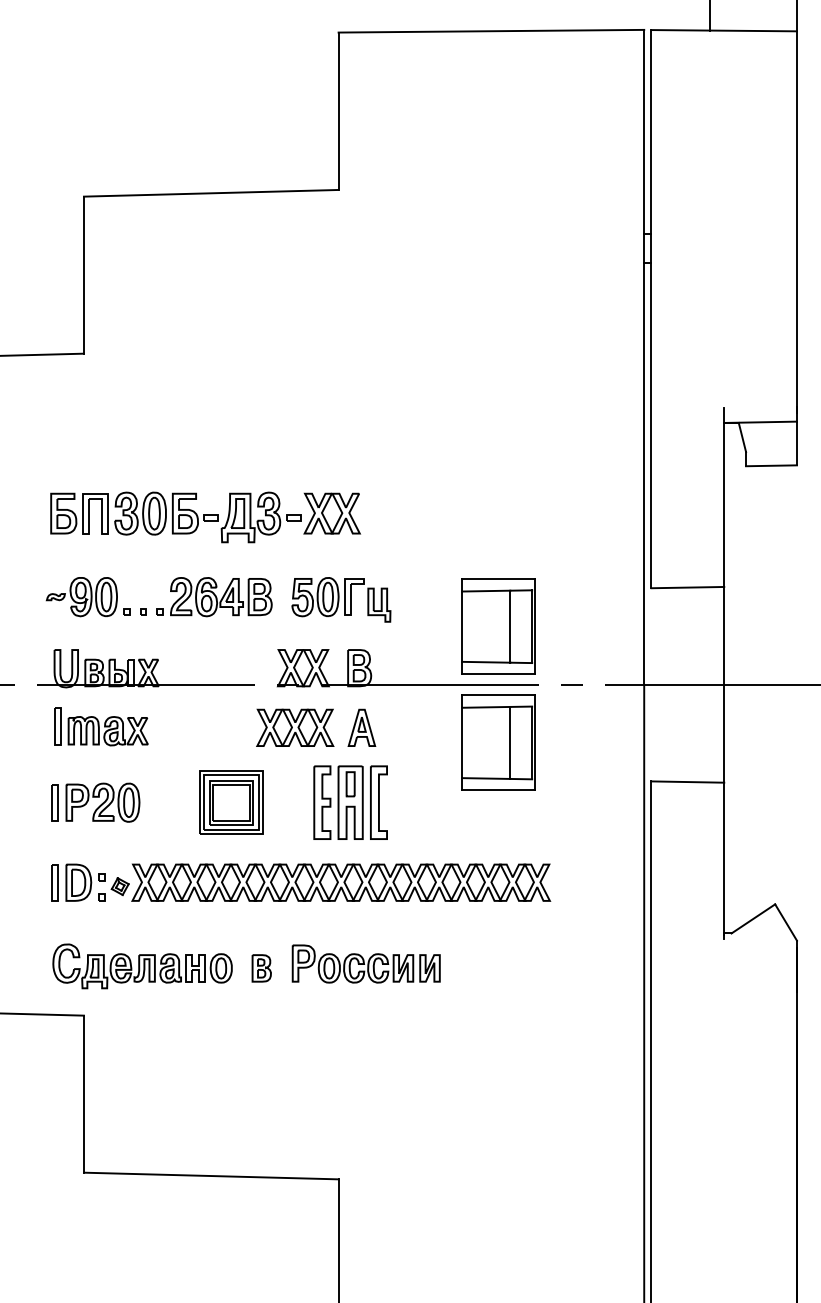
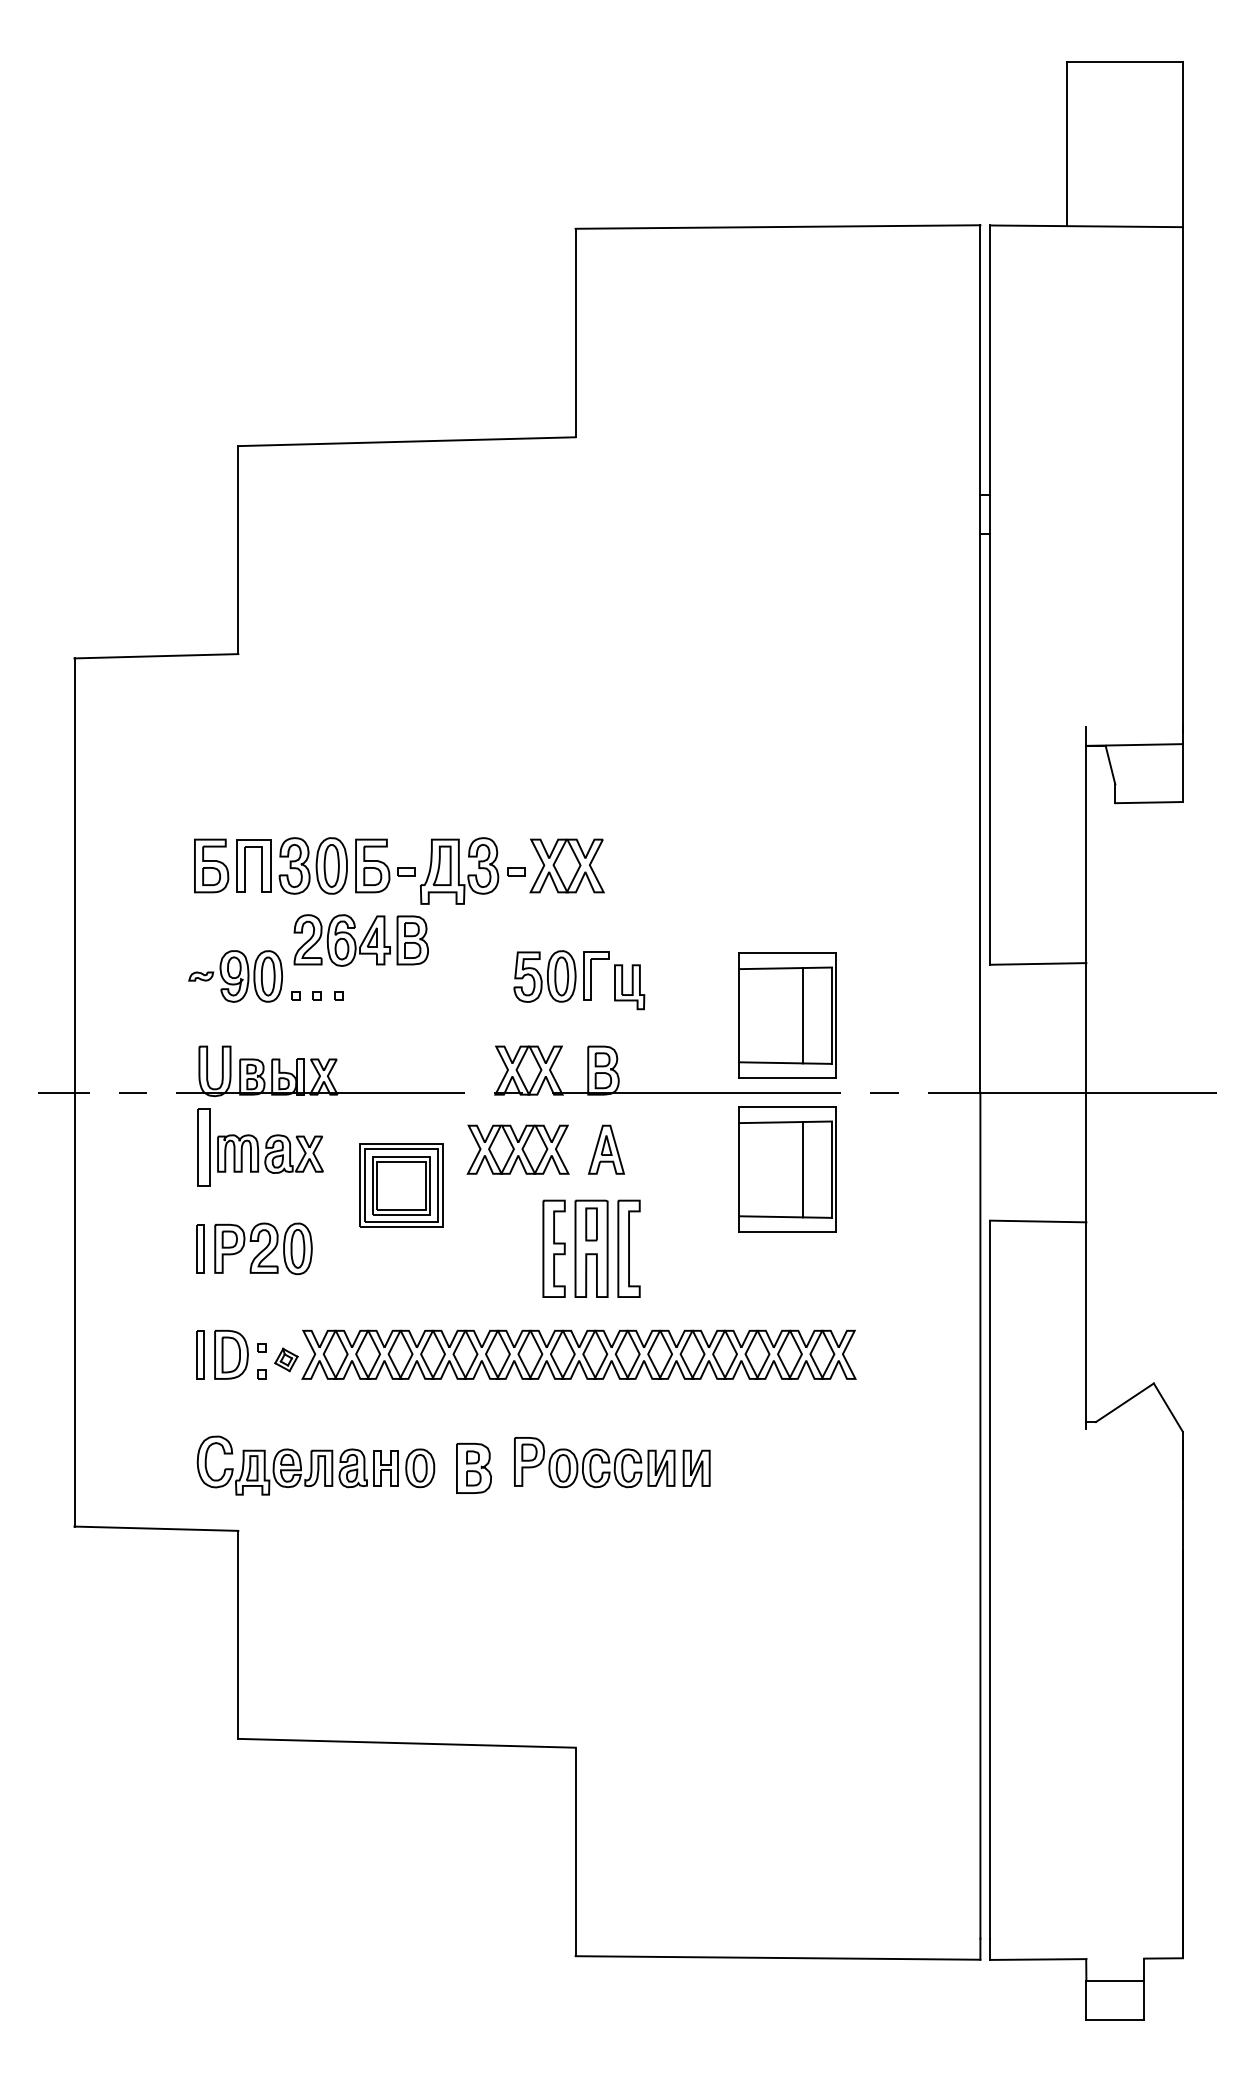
part: (220, 597) -> (360, 940), moved
part: (57, 726) -> (203, 1147), size x1.6
part: (231, 802) -> (401, 1185), moved
part: (261, 967) -> (473, 1467), size x1.4

